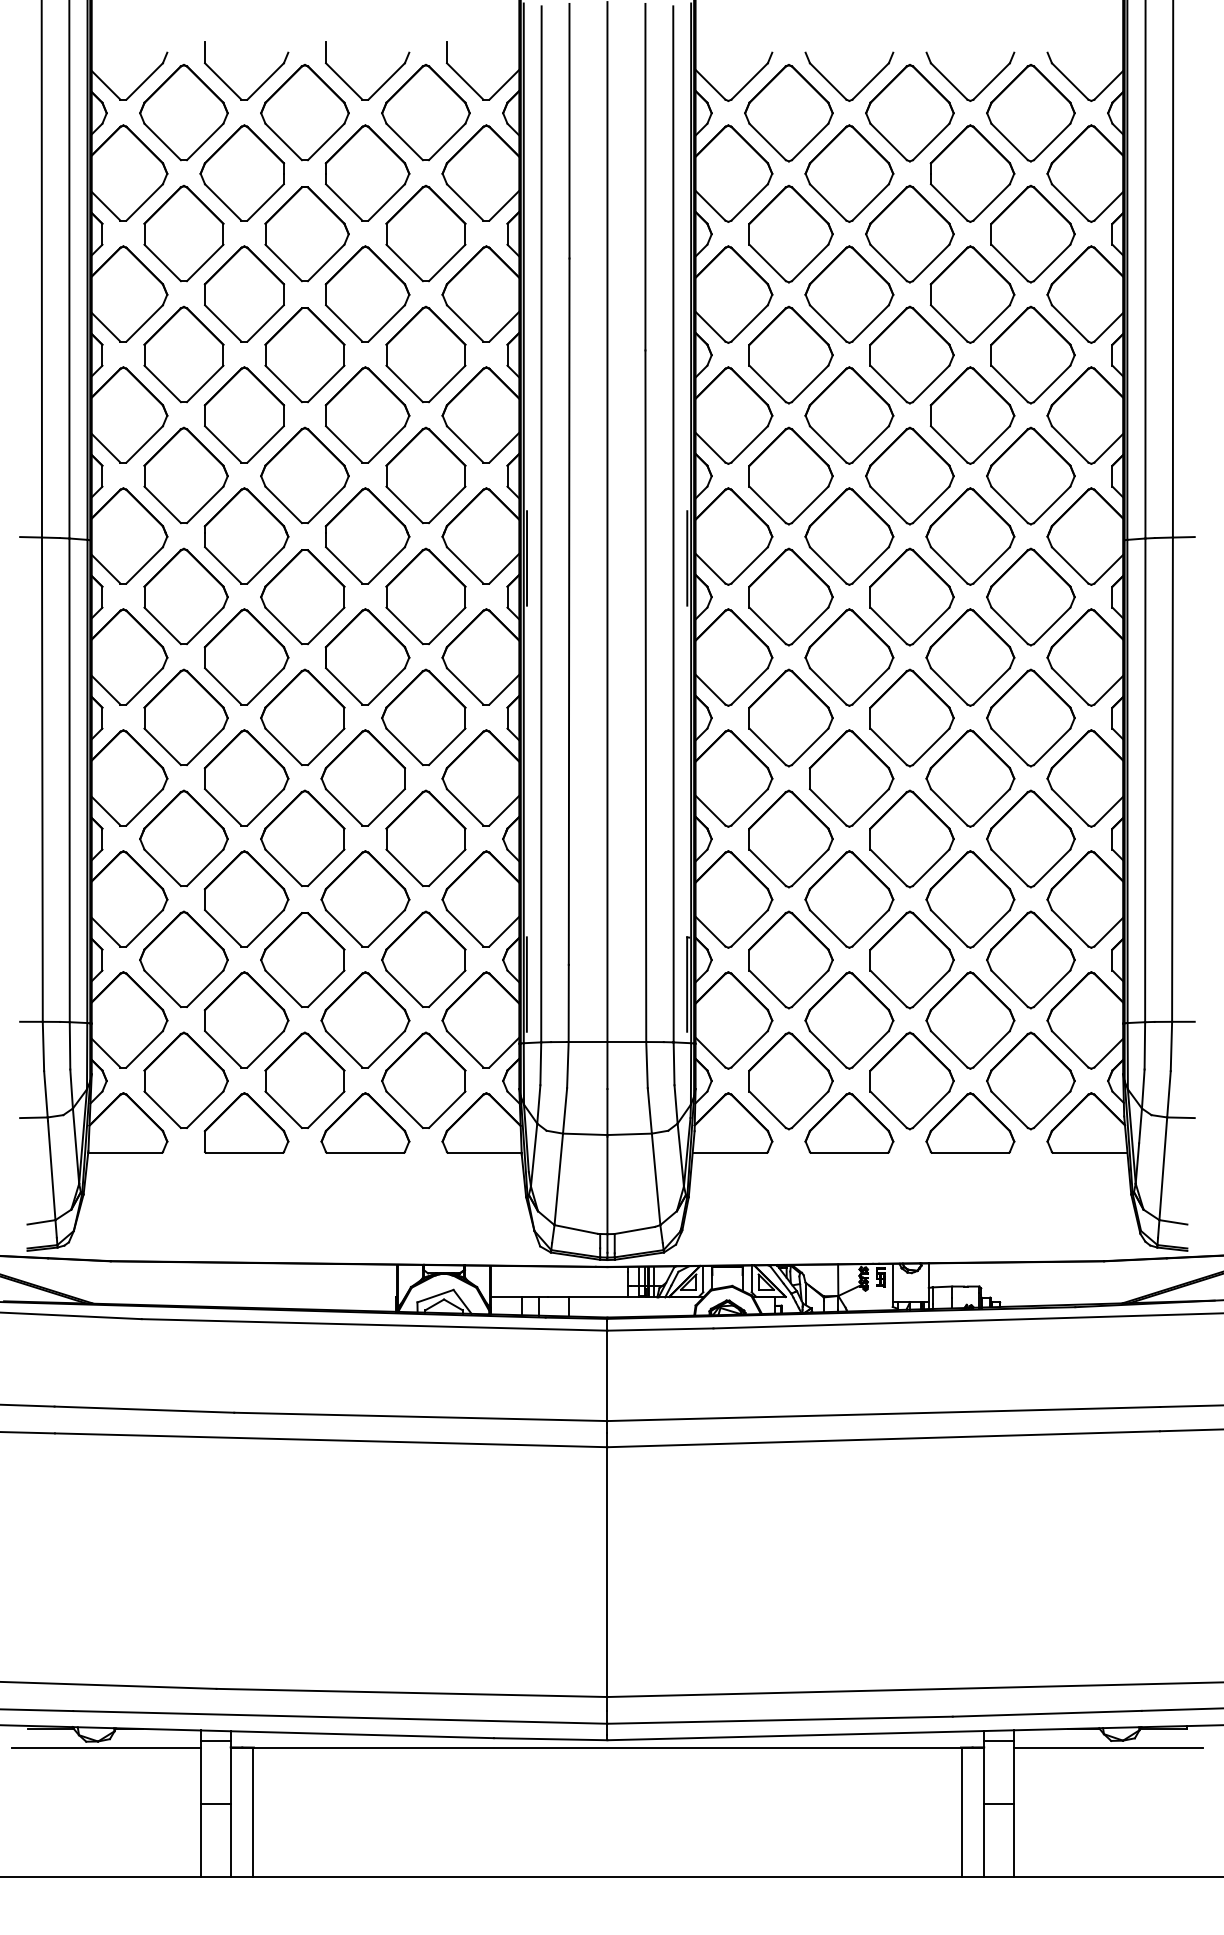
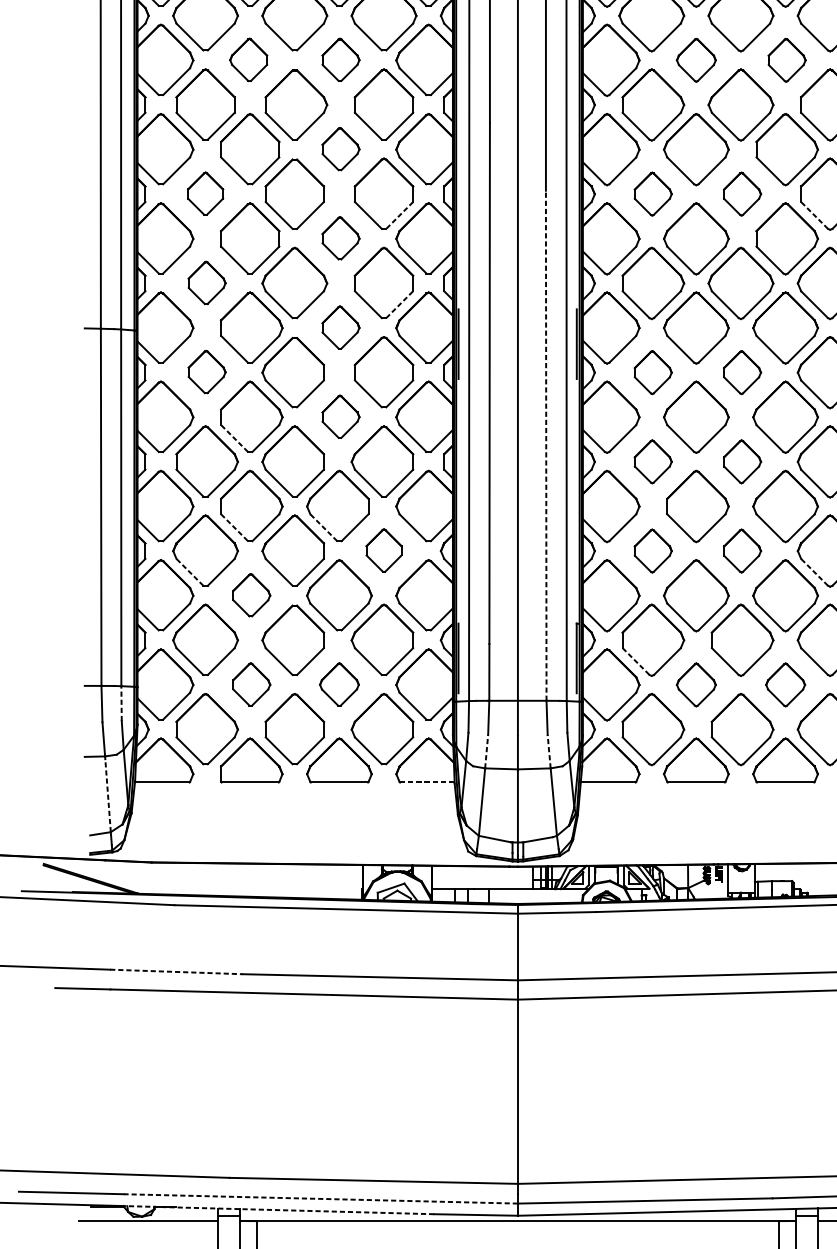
part: (242, 172) -> (248, 59), size x0.6
part: (367, 172) -> (340, 59), size x0.6
part: (849, 173) -> (696, 60), size x0.6
part: (972, 173) -> (787, 60), size x0.6
part: (367, 293) -> (340, 148), size x0.6
part: (183, 354) -> (205, 193), size x0.6
part: (790, 354) -> (652, 193), size x0.6
part: (911, 354) -> (742, 193), size x0.6
line: (447, 383) -> (399, 215), solid -> dashed
line: (1009, 383) -> (814, 215), solid -> dashed
part: (367, 414) -> (340, 238), size x0.6
part: (185, 475) -> (206, 283), size x0.6
line: (447, 504) -> (399, 304), solid -> dashed
part: (367, 535) -> (340, 327), size x0.6
part: (185, 595) -> (206, 371), size x0.6
part: (790, 596) -> (652, 372), size x0.6
part: (911, 596) -> (742, 372), size x0.6
part: (367, 656) -> (340, 416), size x0.6
line: (223, 686) -> (234, 438), solid -> dashed
line: (645, 696) -> (545, 445), solid -> dashed
part: (790, 717) -> (652, 461), size x0.6
part: (911, 717) -> (742, 461), size x0.6
line: (223, 807) -> (234, 527), solid -> dashed
line: (344, 807) -> (323, 527), solid -> dashed
part: (425, 837) -> (383, 549), size x0.6
part: (790, 838) -> (652, 550), size x0.6
part: (911, 838) -> (742, 550), size x0.6
line: (162, 867) -> (189, 572), solid -> dashed
line: (1009, 867) -> (814, 572), solid -> dashed
part: (246, 898) -> (251, 594), size x0.6
line: (767, 988) -> (635, 661), solid -> dashed
part: (246, 1019) -> (251, 684), size x0.6
part: (365, 1019) -> (339, 684), size x0.6
part: (849, 1020) -> (696, 684), size x0.6
part: (970, 1020) -> (785, 684), size x0.6
line: (70, 1045) -> (121, 703), solid -> dashed
line: (565, 1110) -> (486, 751), solid -> dashed
line: (649, 1110) -> (548, 751), solid -> dashed
line: (484, 1152) -> (427, 782), solid -> dashed
line: (51, 1170) -> (107, 795), solid -> dashed
line: (144, 1409) -> (176, 971), solid -> dashed
line: (339, 1717) -> (320, 1198), solid -> dashed
line: (283, 1732) -> (279, 1210), solid -> dashed

